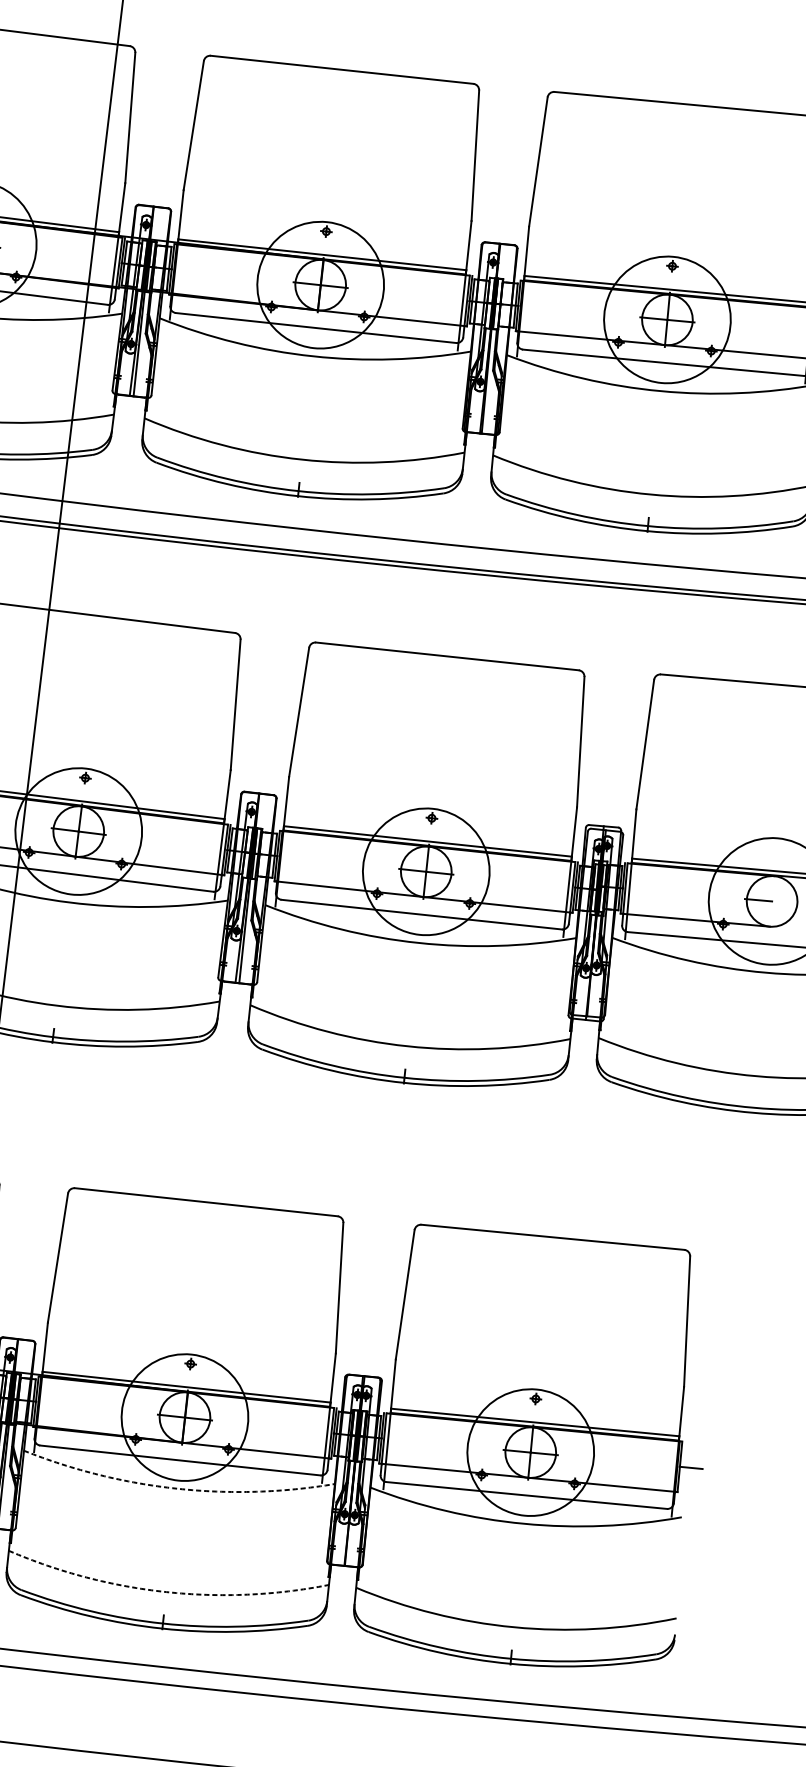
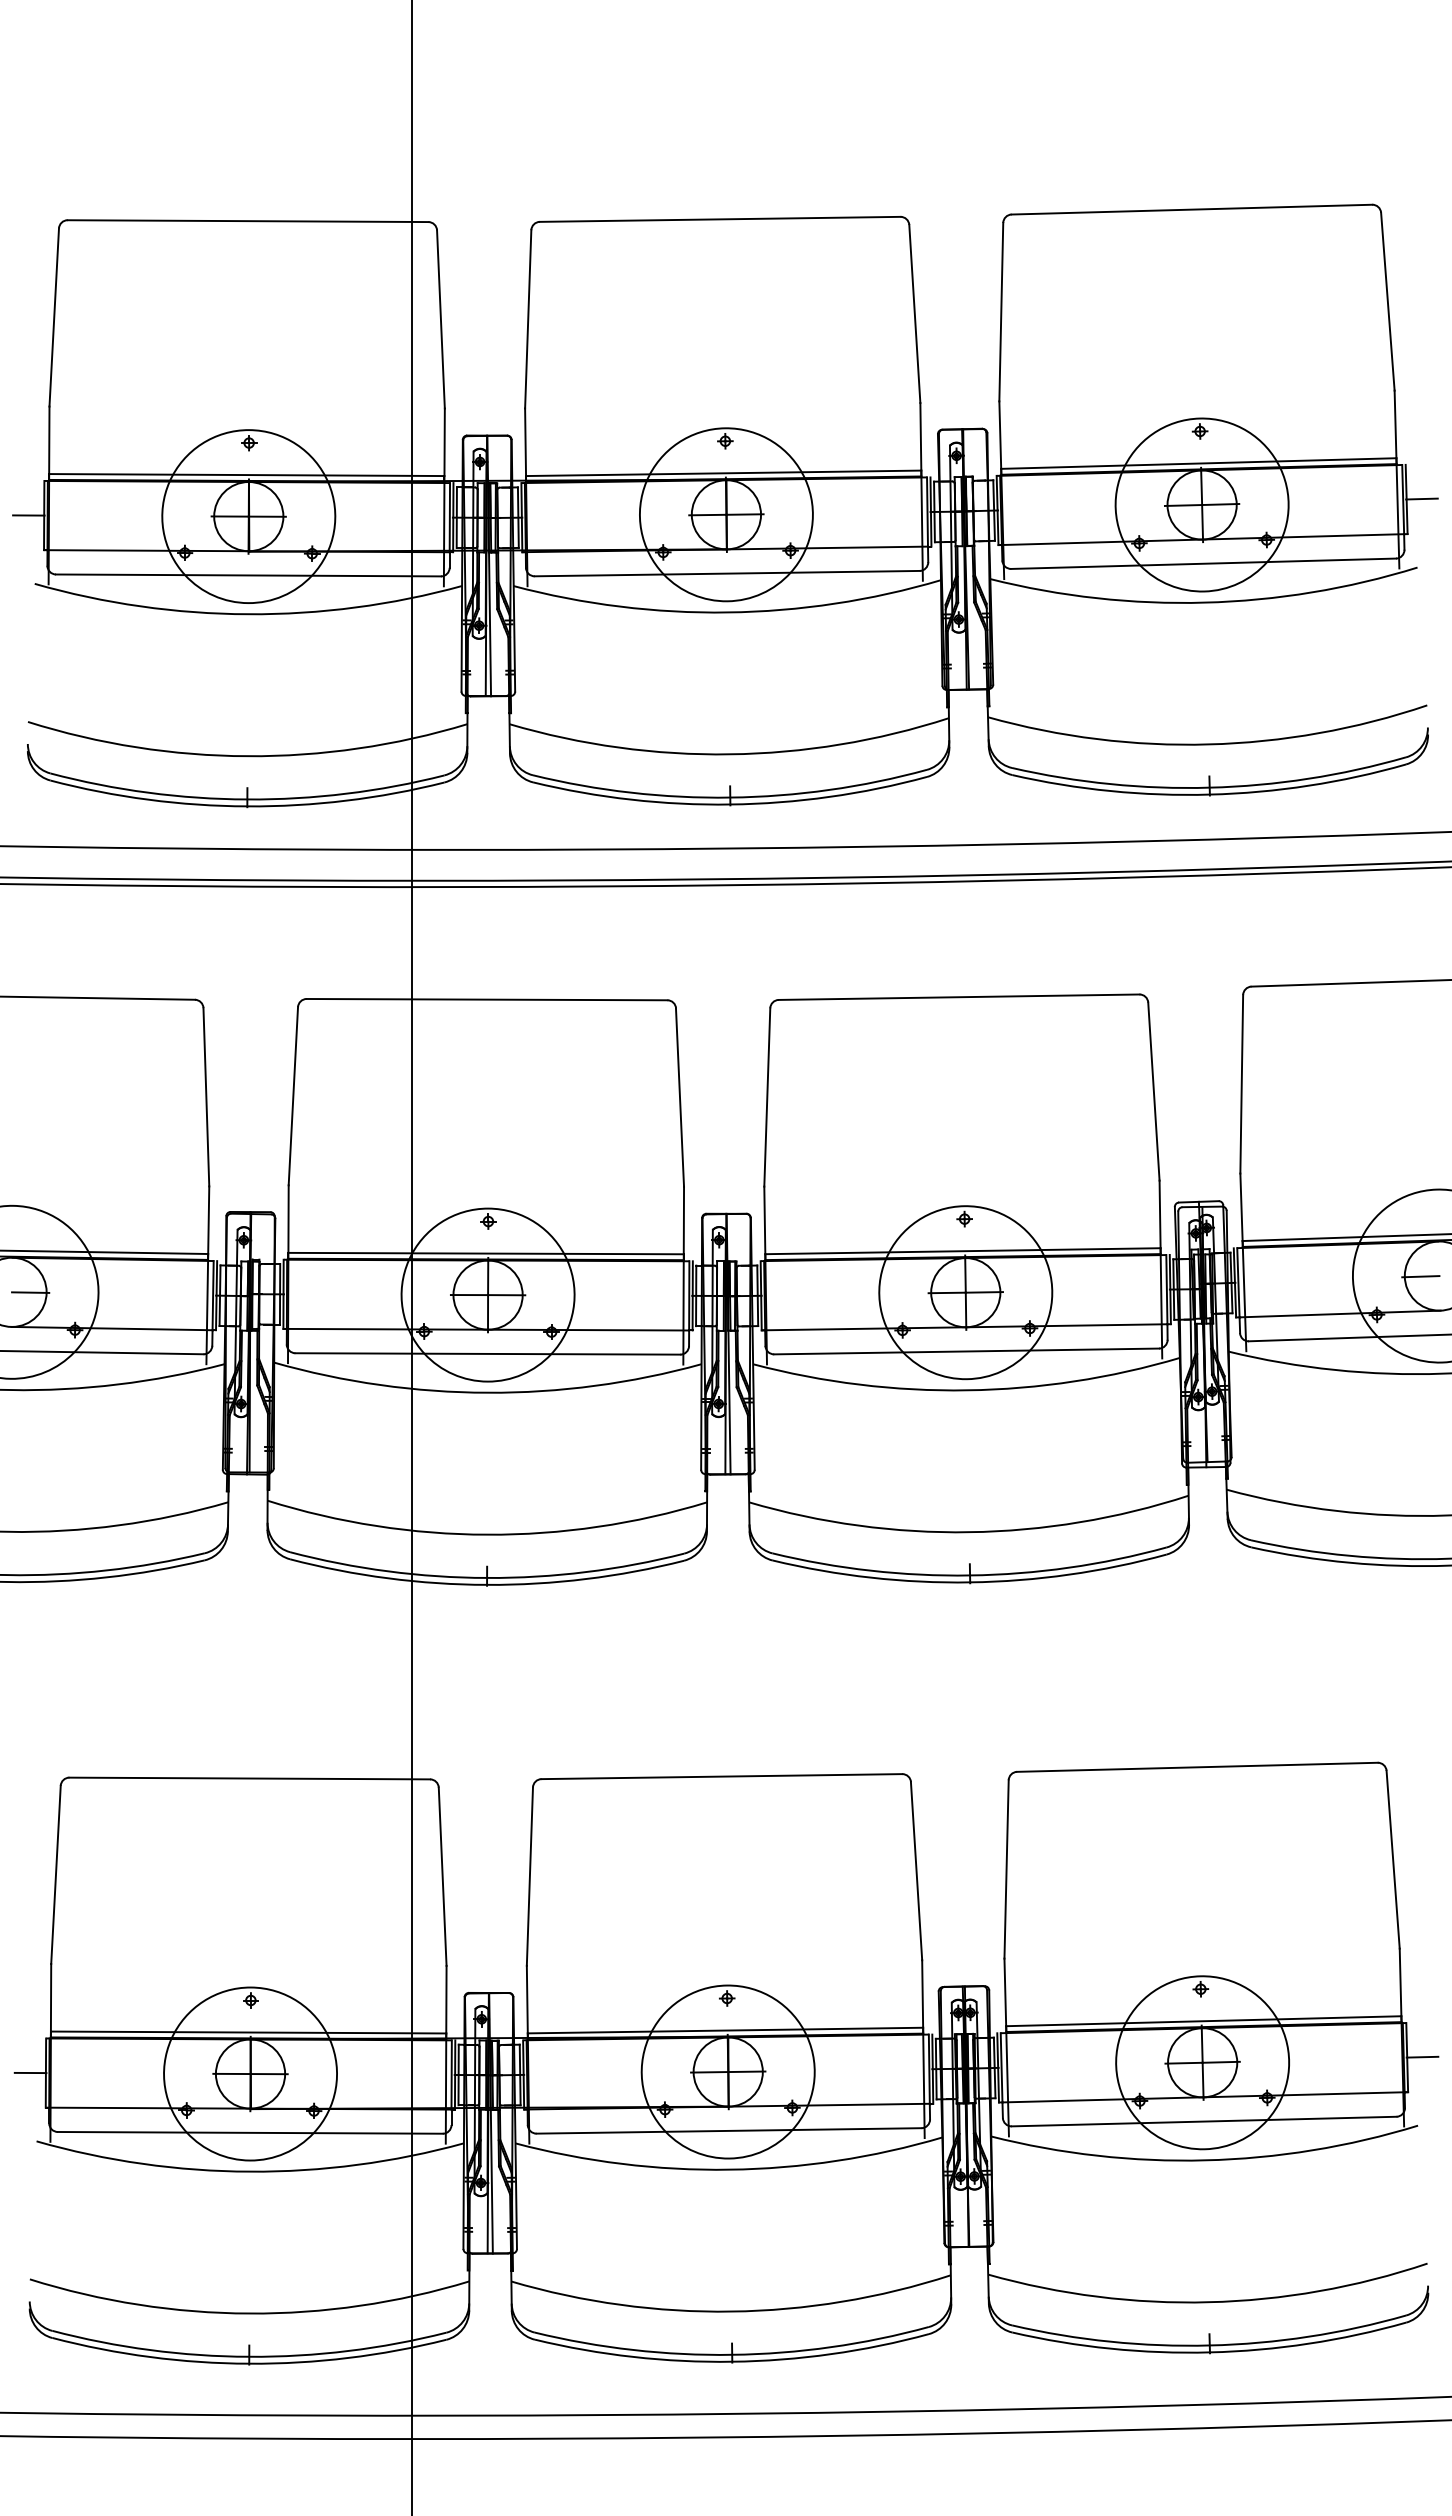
arc: (177, 1488) -> (729, 2169), dashed -> solid
arc: (166, 1592) -> (731, 2311), dashed -> solid

